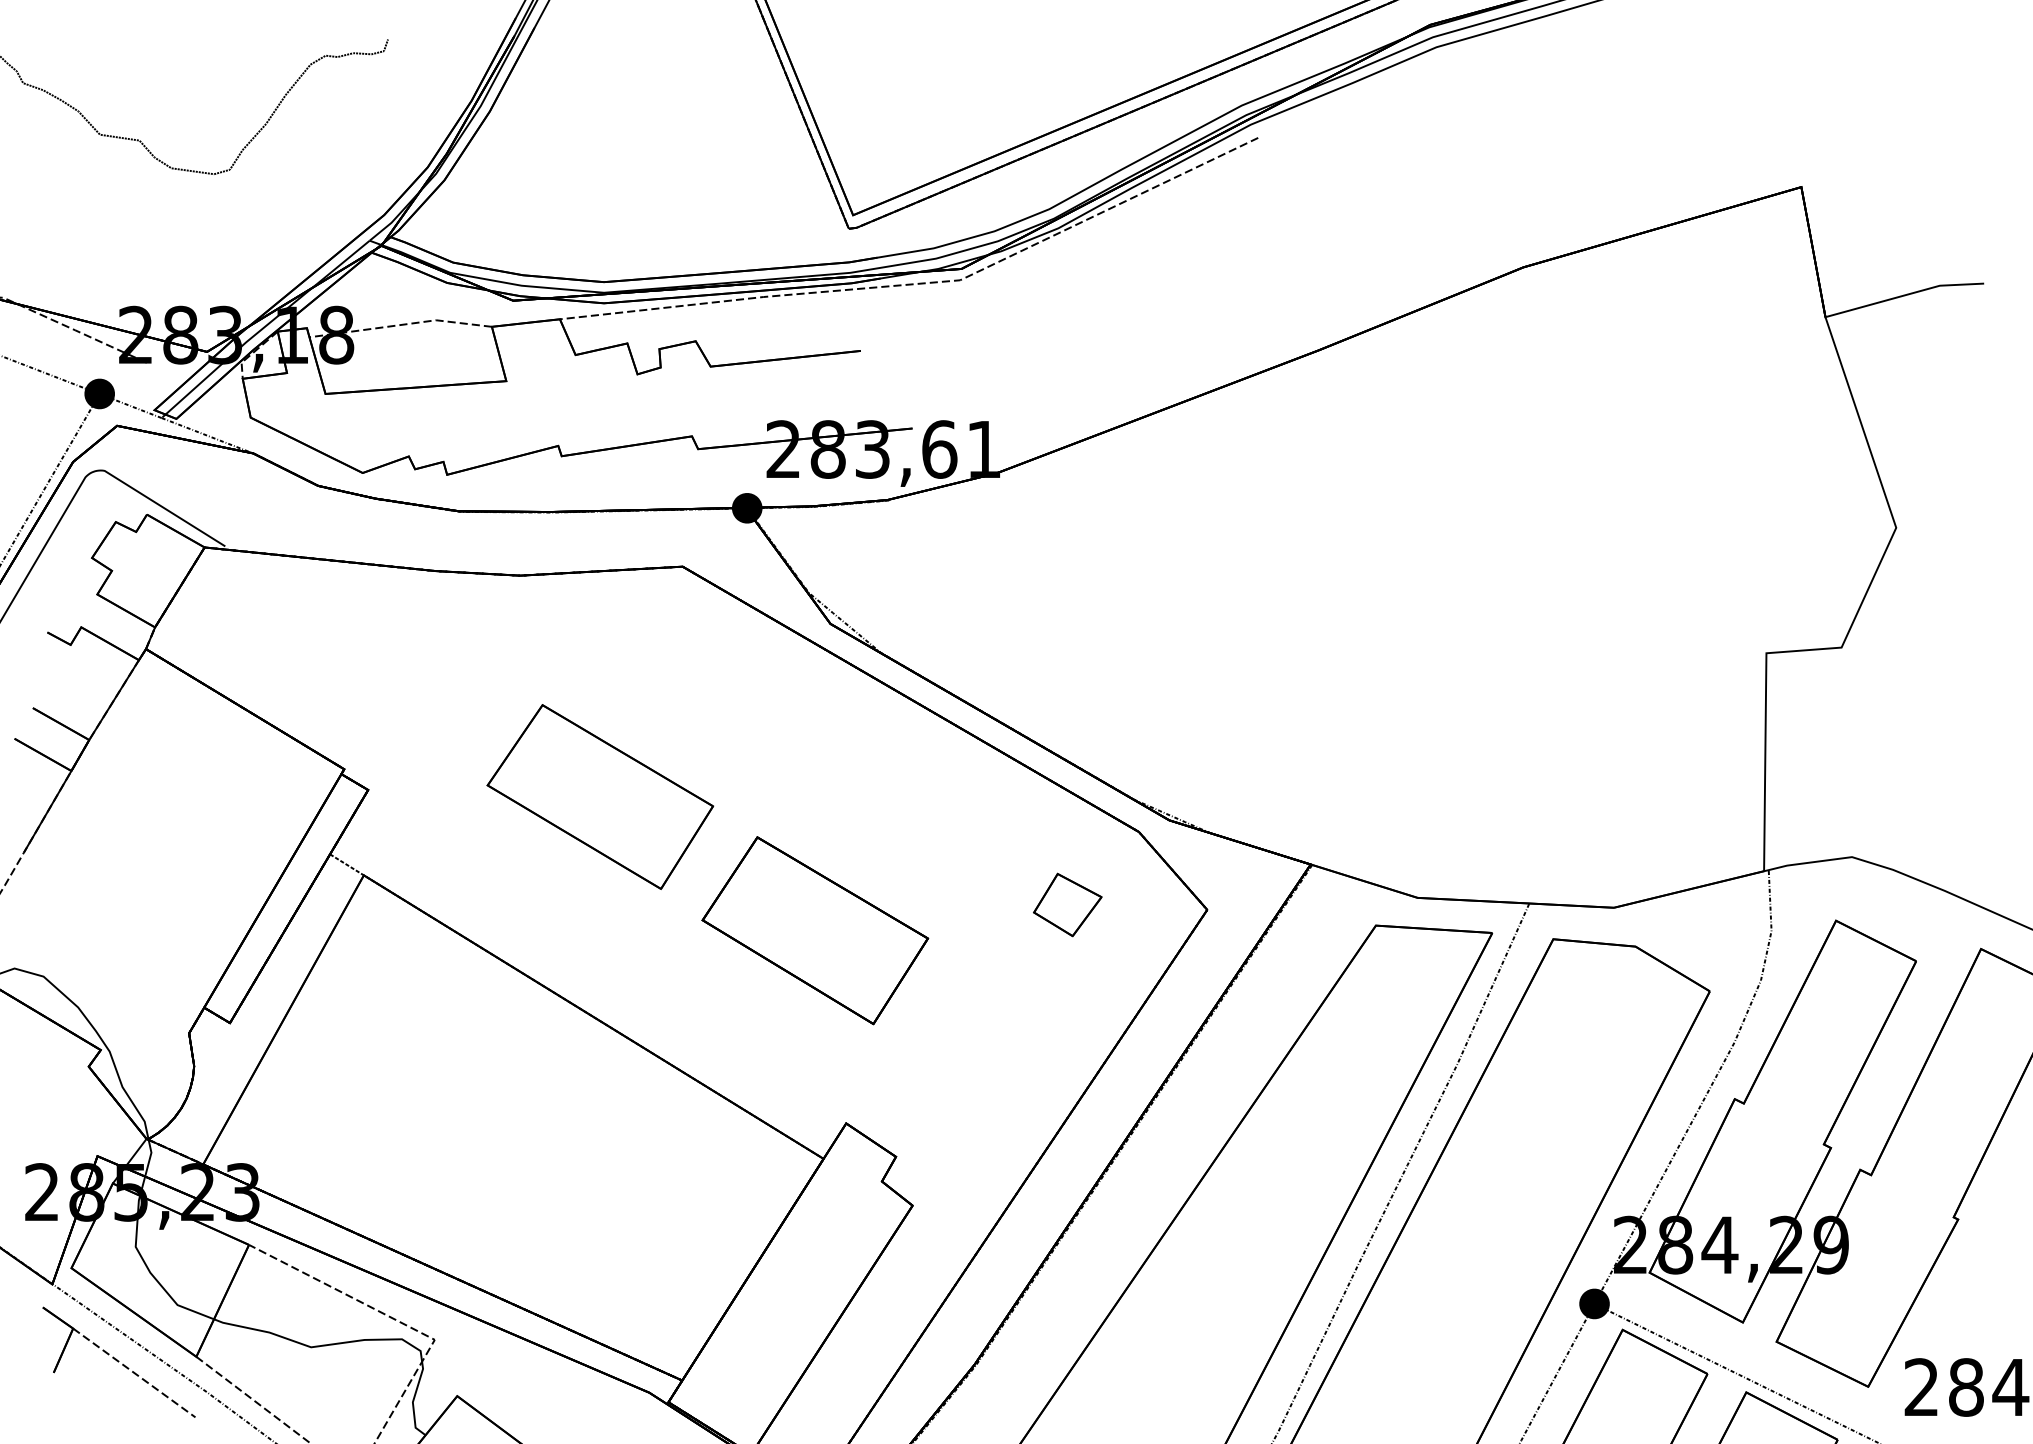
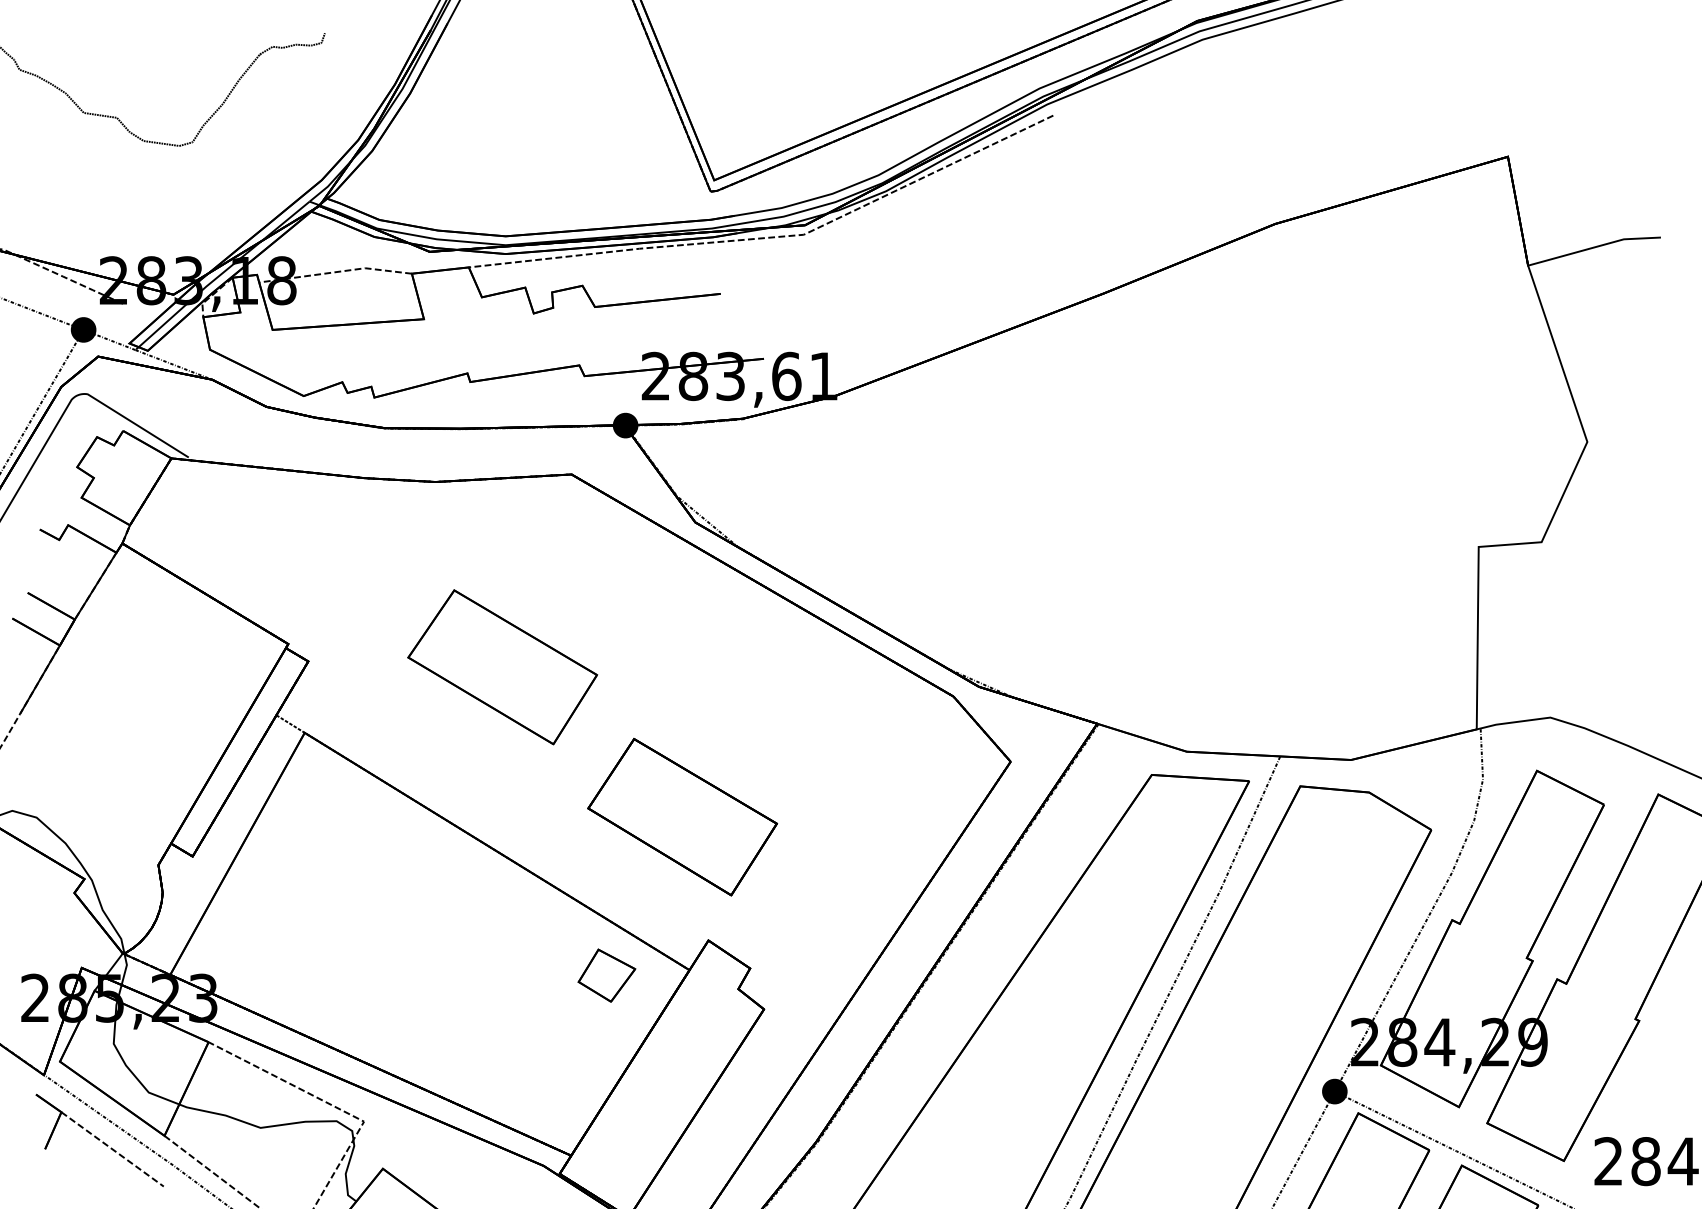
part: (1067, 904) -> (606, 975), moved
part: (815, 929) -> (682, 816), moved

